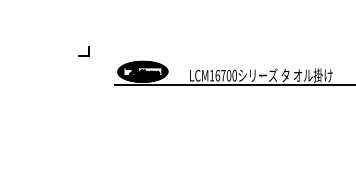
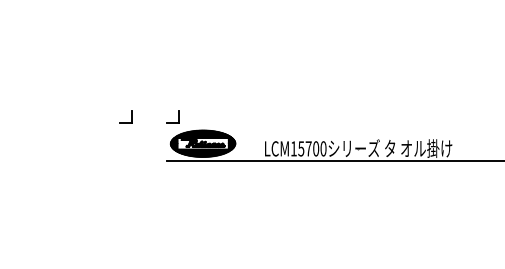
part: (119, 51) -> (172, 116), added
text: (217, 75) -> (301, 148), LCM16700 -> LCM15700

